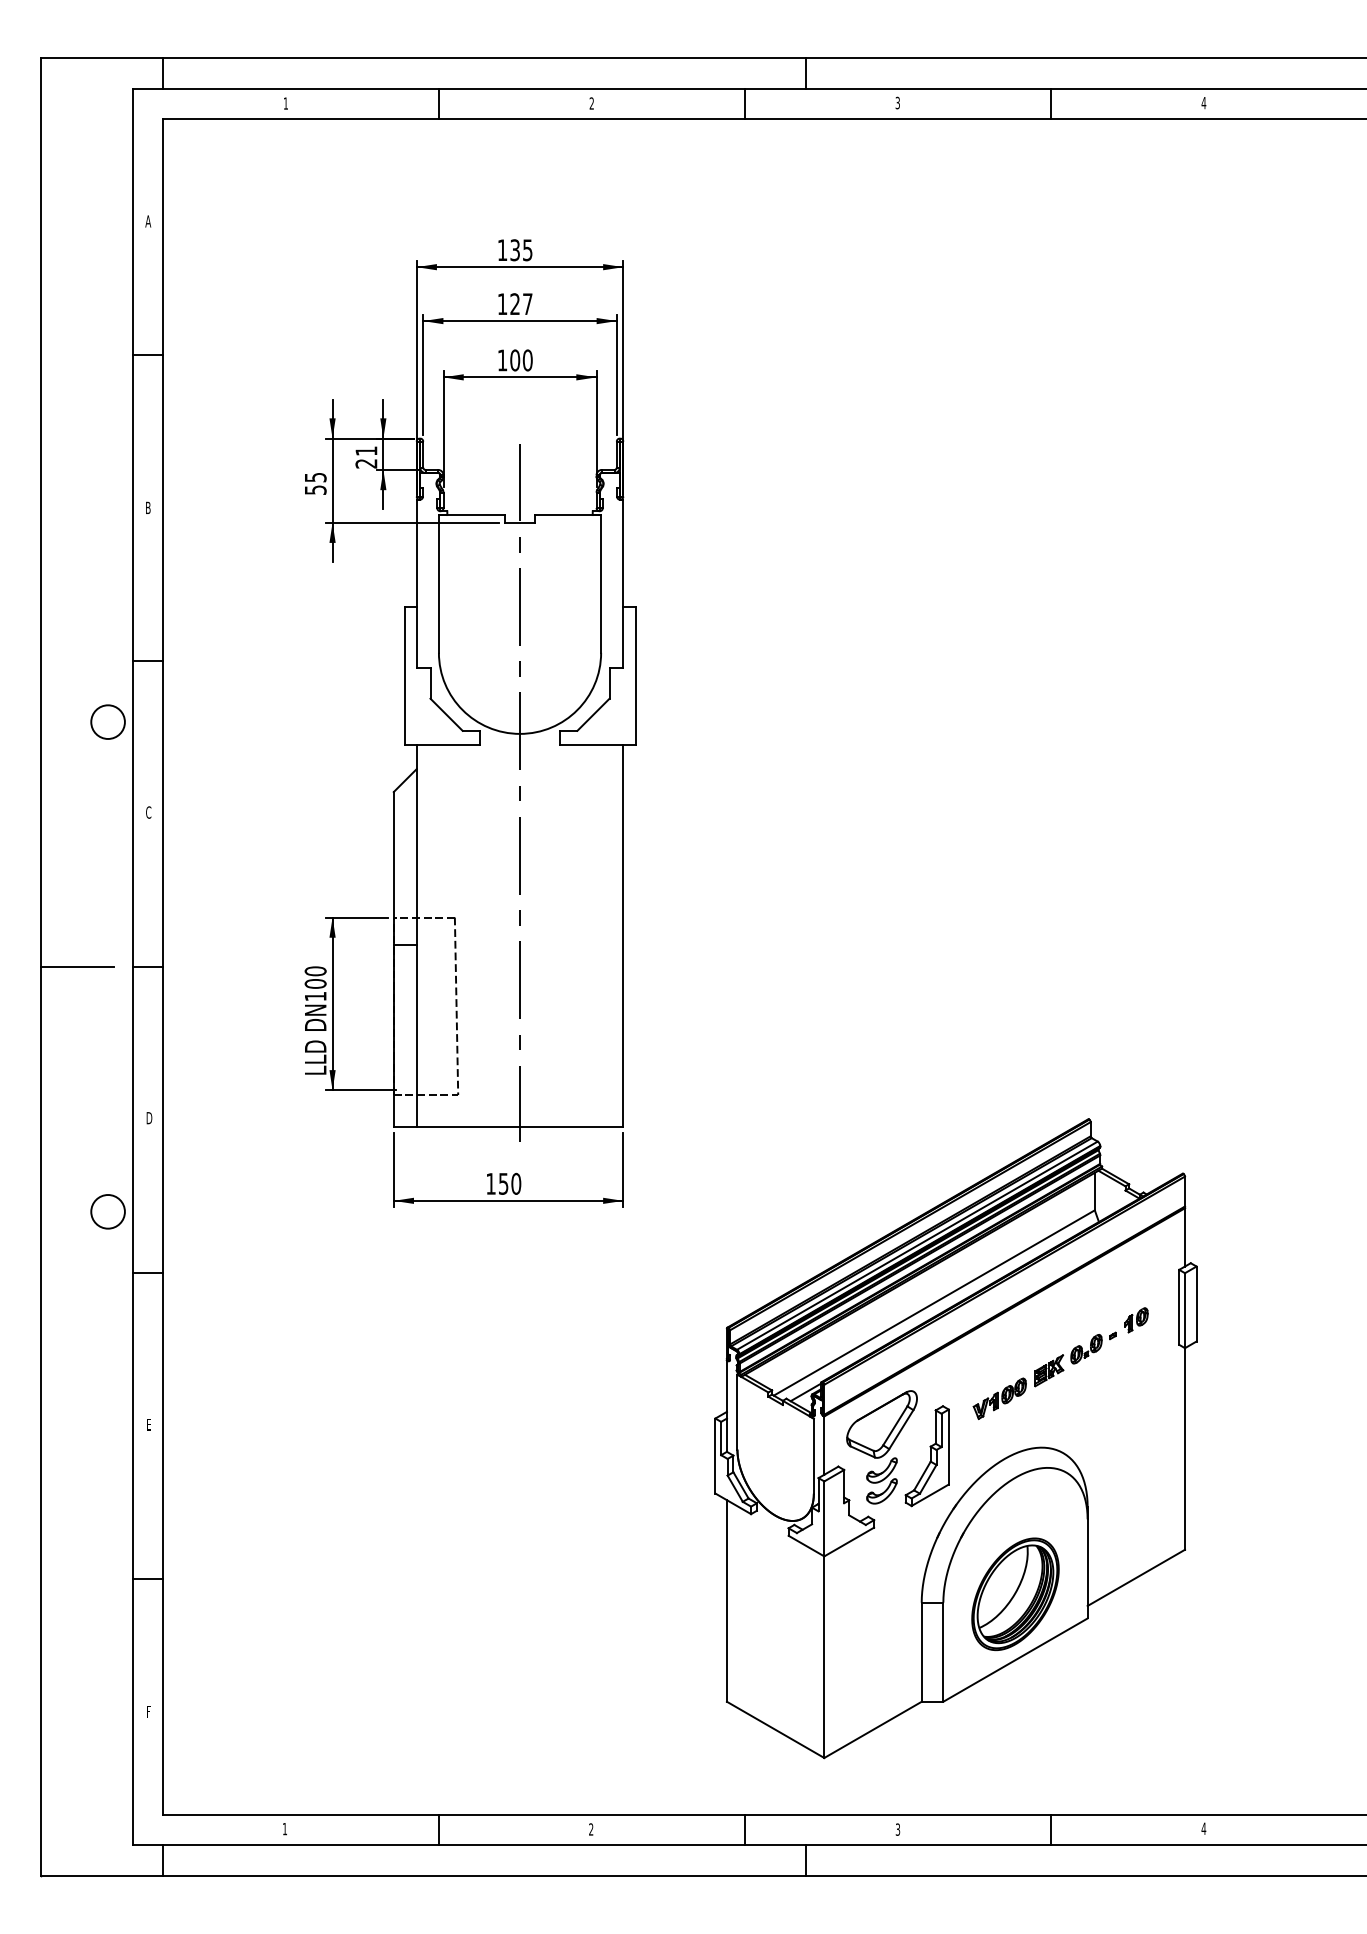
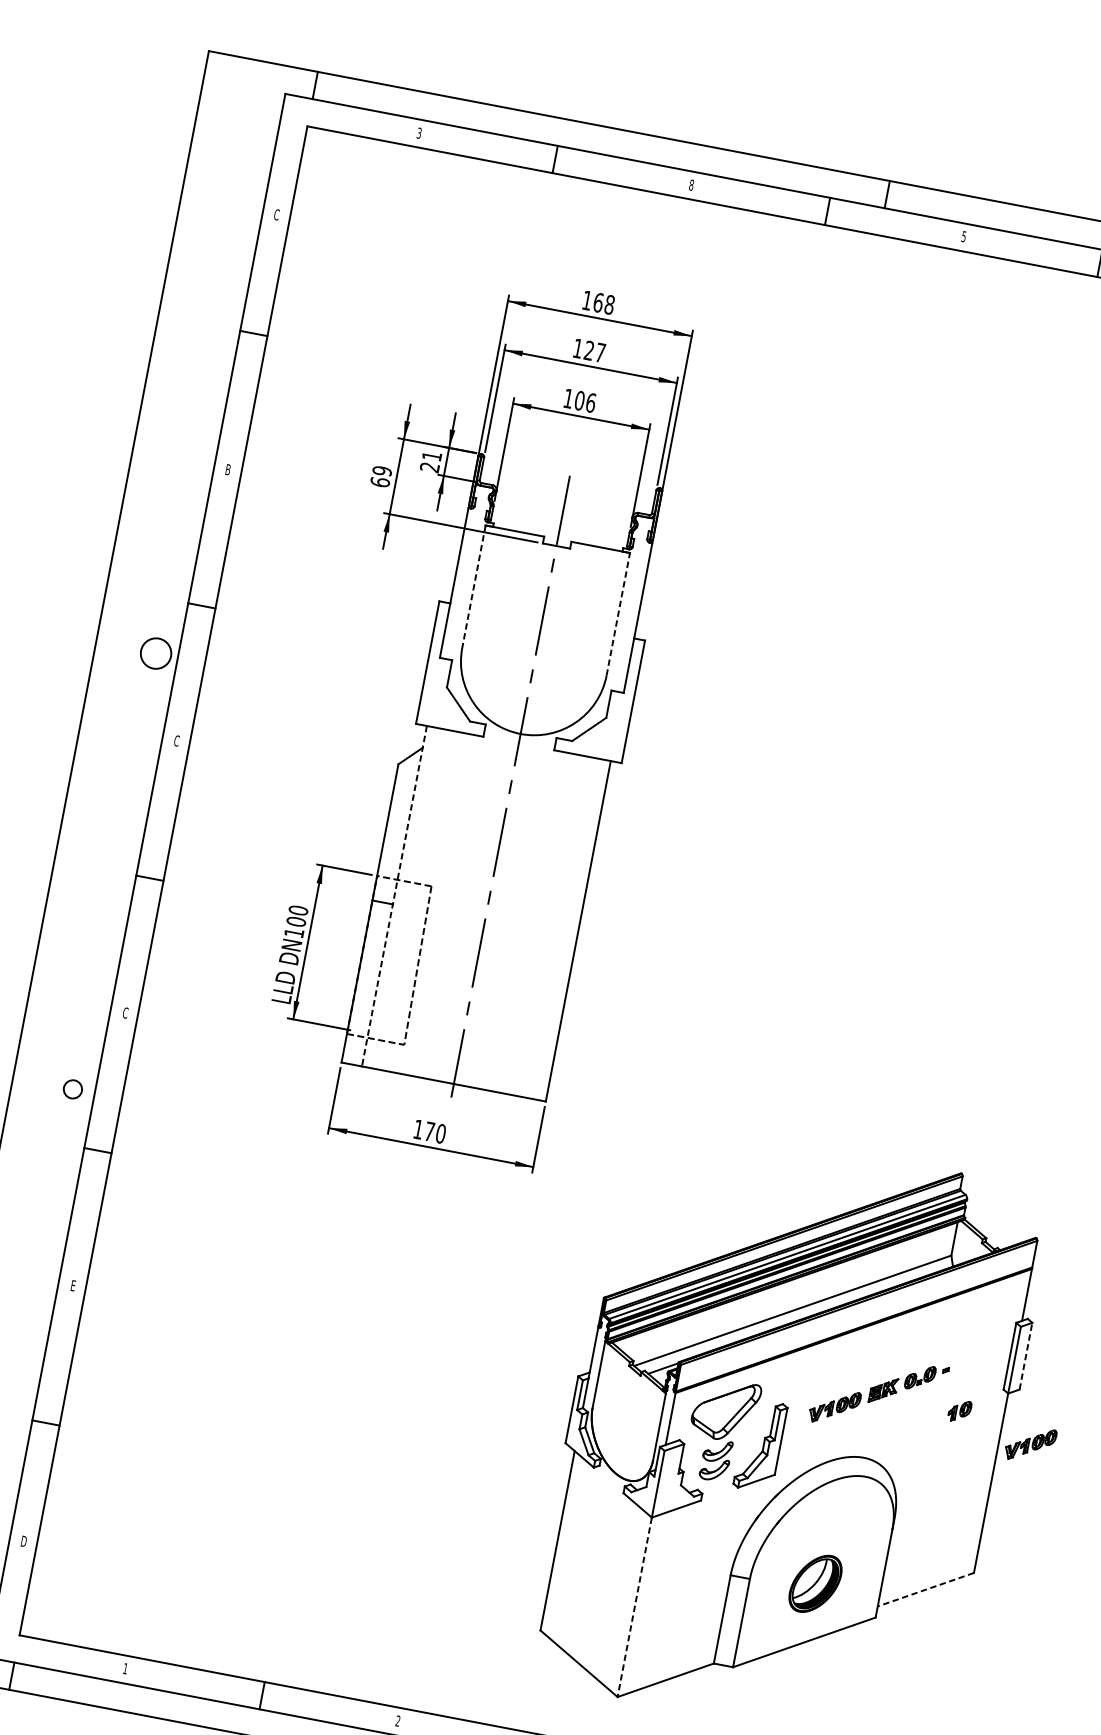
text: (897, 101) -> (963, 235), 3 -> 5
text: (285, 103) -> (418, 133), 1 -> 3
text: (591, 103) -> (691, 185), 2 -> 8
text: (148, 221) -> (277, 214), A -> C
text: (521, 250) -> (604, 304), 135 -> 168
text: (527, 360) -> (590, 402), 100 -> 106
text: (315, 483) -> (381, 476), 55 -> 69
line: (438, 583) -> (473, 586), solid -> dashed
line: (601, 583) -> (618, 613), solid -> dashed
line: (416, 936) -> (394, 896), solid -> dashed
line: (77, 967) -> (87, 866), removed
text: (149, 1117) -> (125, 1012), D -> C
text: (503, 1183) -> (429, 1131), 150 -> 170
circle: (107, 1211) -> (72, 1088), size x0.6
line: (1196, 1303) -> (1026, 1355), solid -> dashed
part: (1136, 1320) -> (960, 1411), moved
part: (1219, 1398) -> (1030, 1444), added
line: (1135, 1578) -> (925, 1590), solid -> dashed
part: (1015, 1594) -> (815, 1583), size x0.6
line: (824, 1657) -> (634, 1607), solid -> dashed
text: (148, 1712) -> (23, 1541), F -> D

